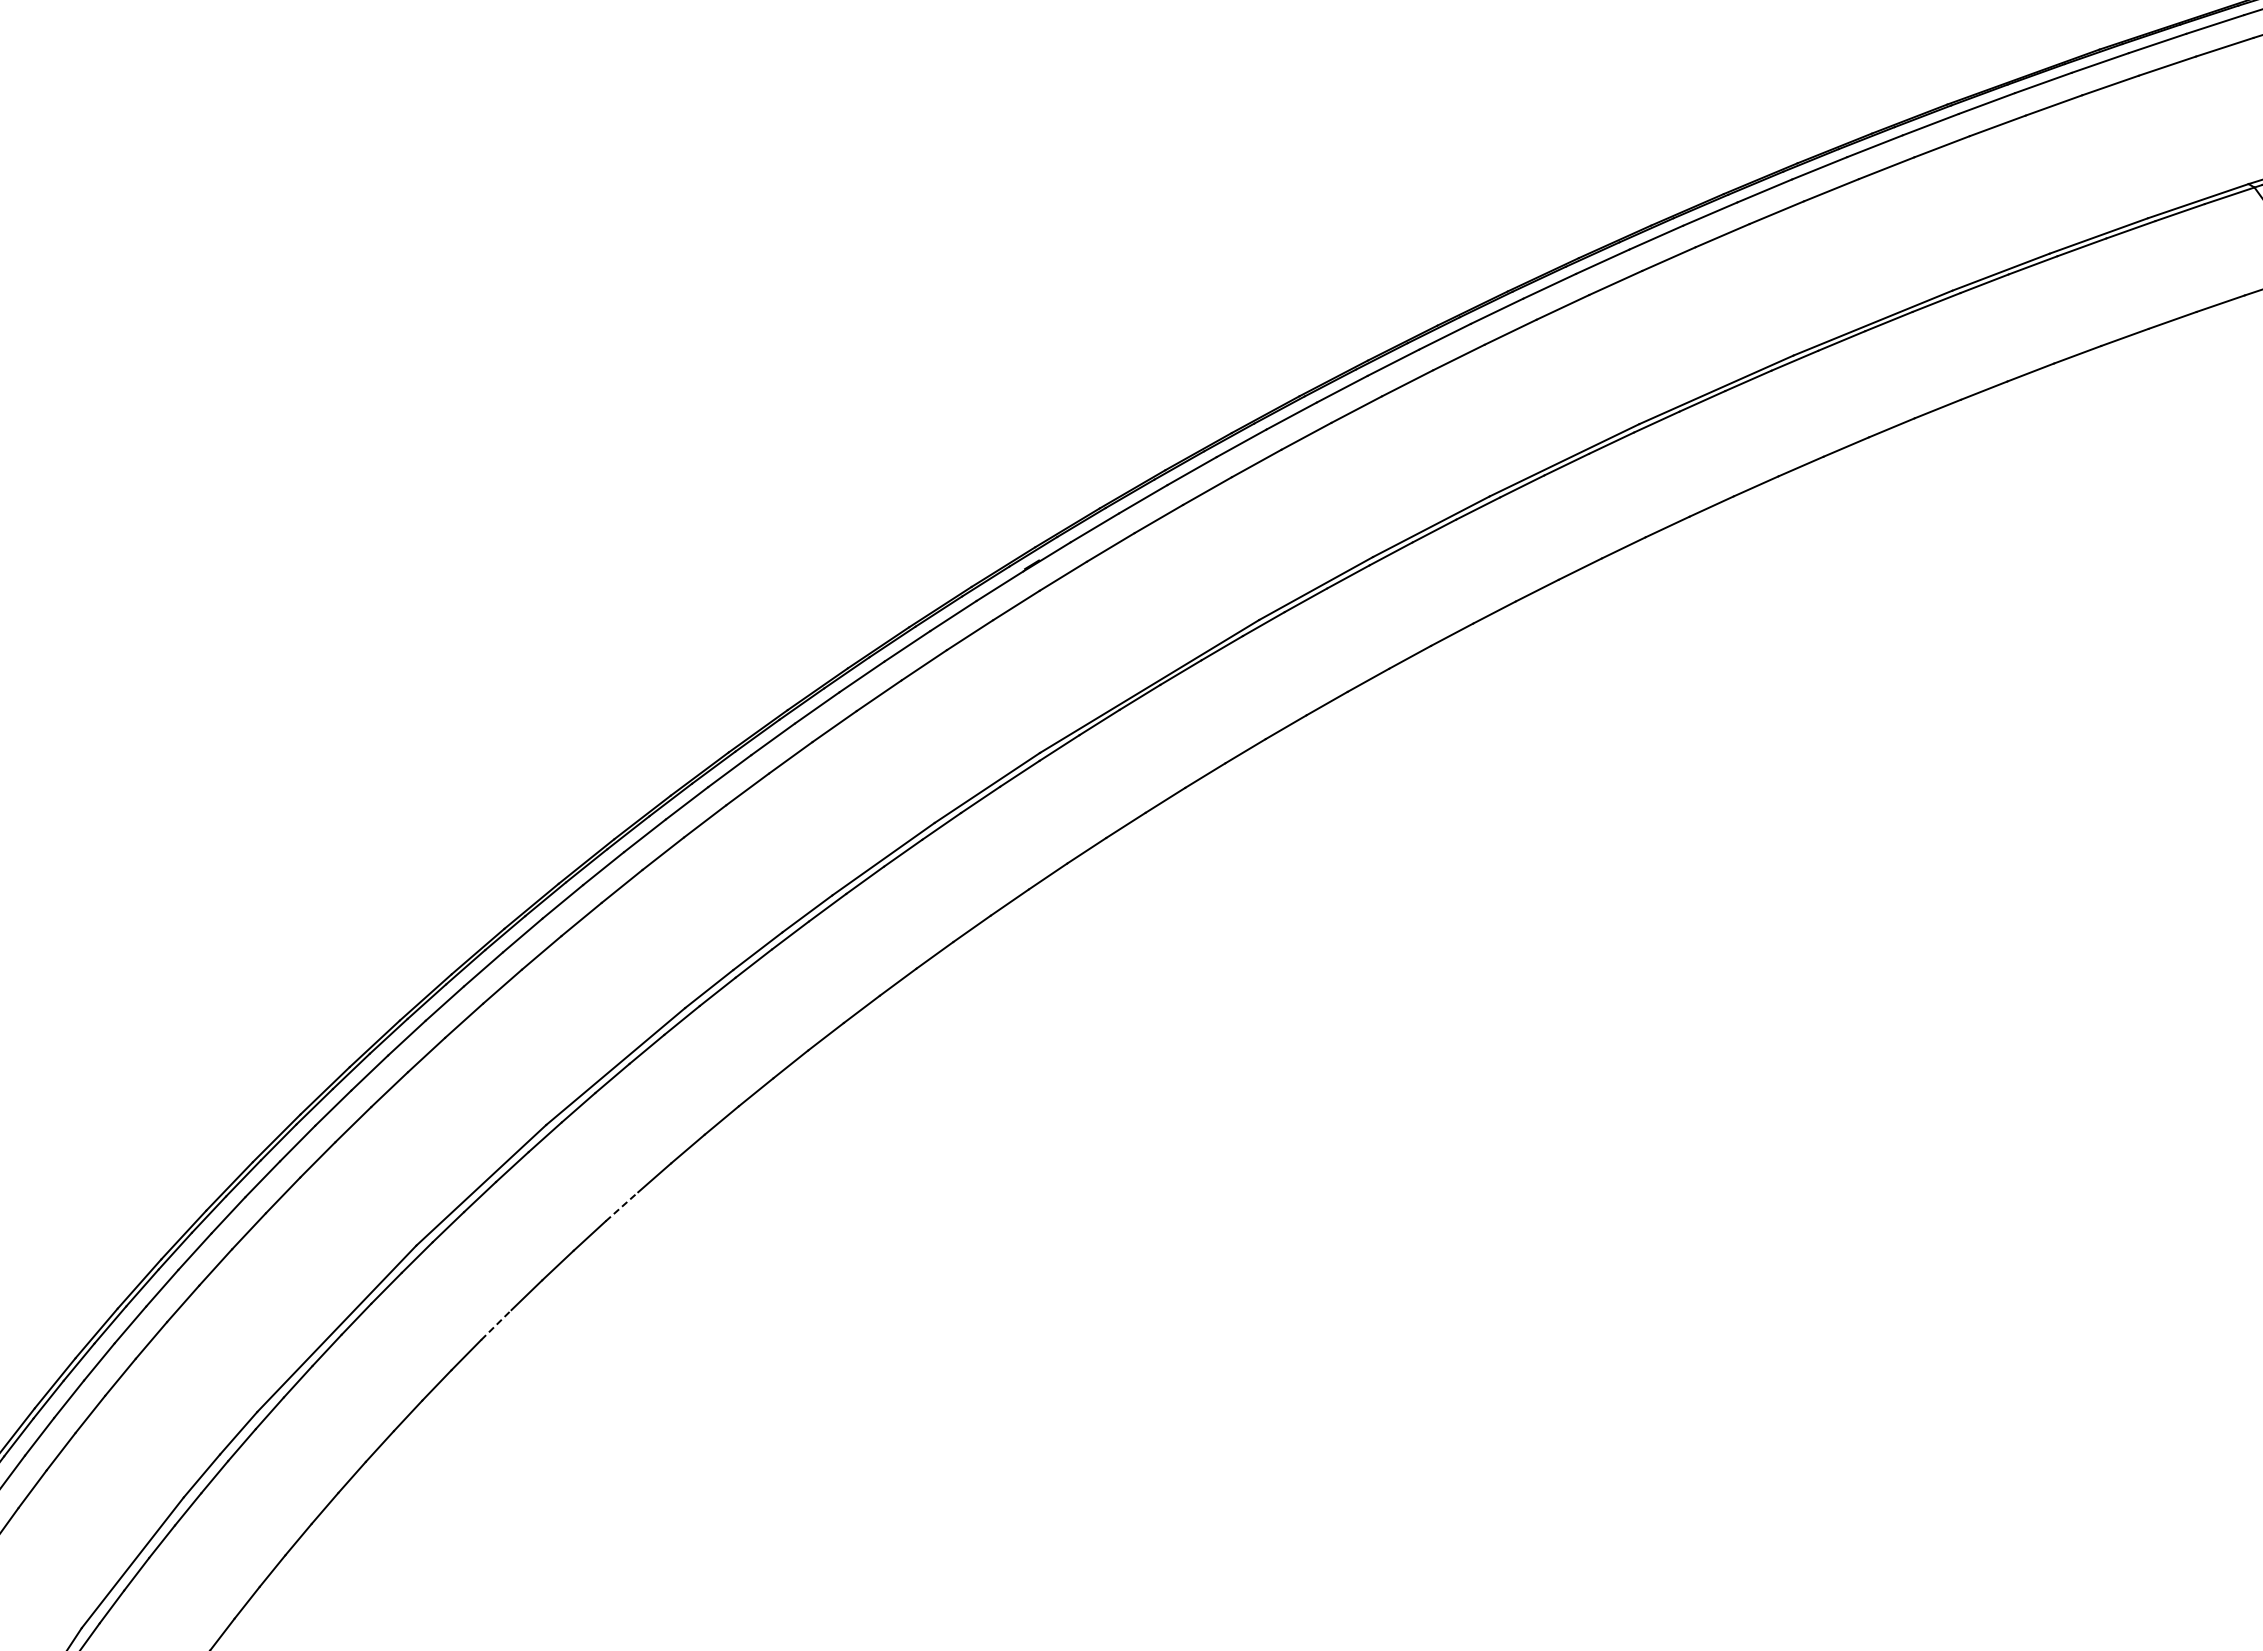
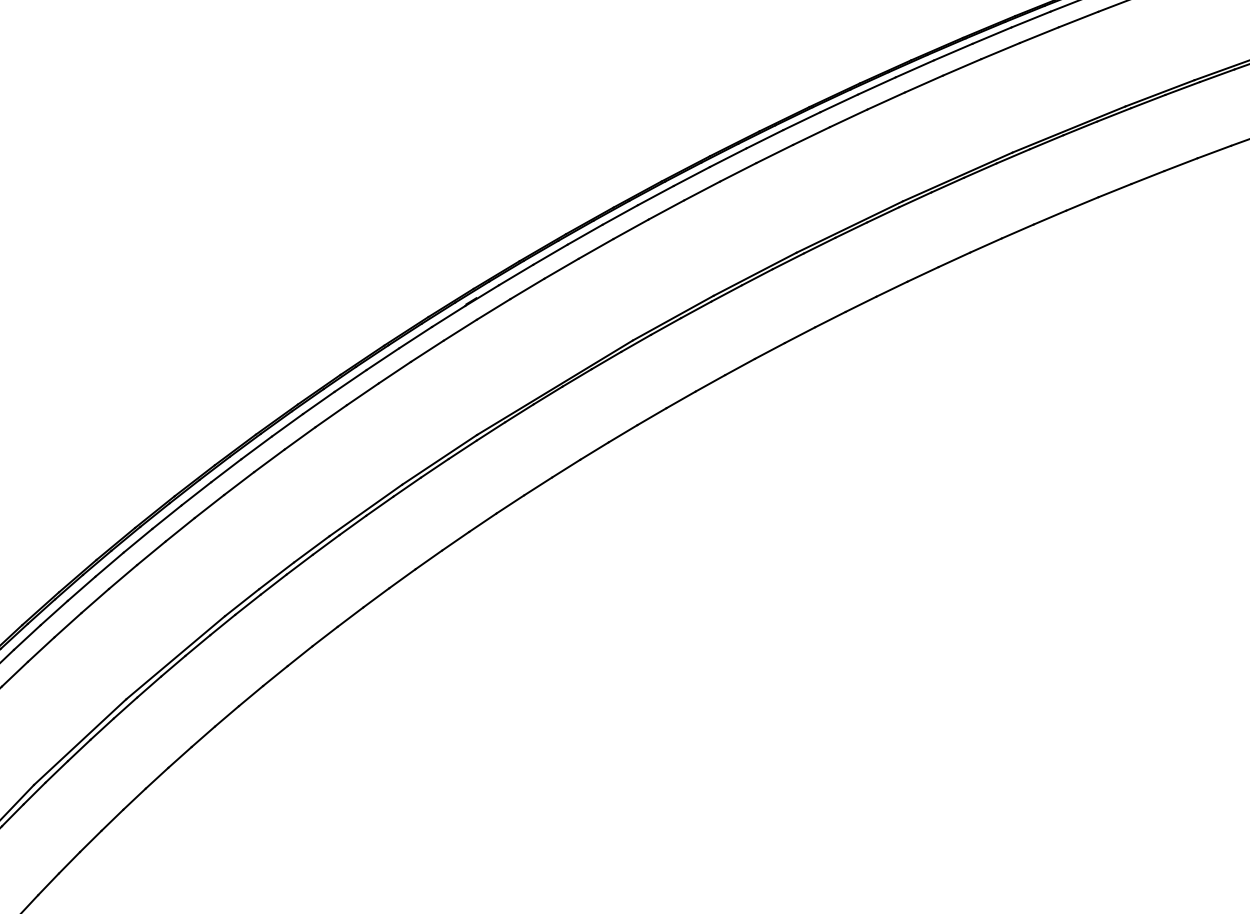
line: (621, 1206) -> (179, 757), dashed -> solid
line: (496, 1324) -> (90, 841), dashed -> solid

